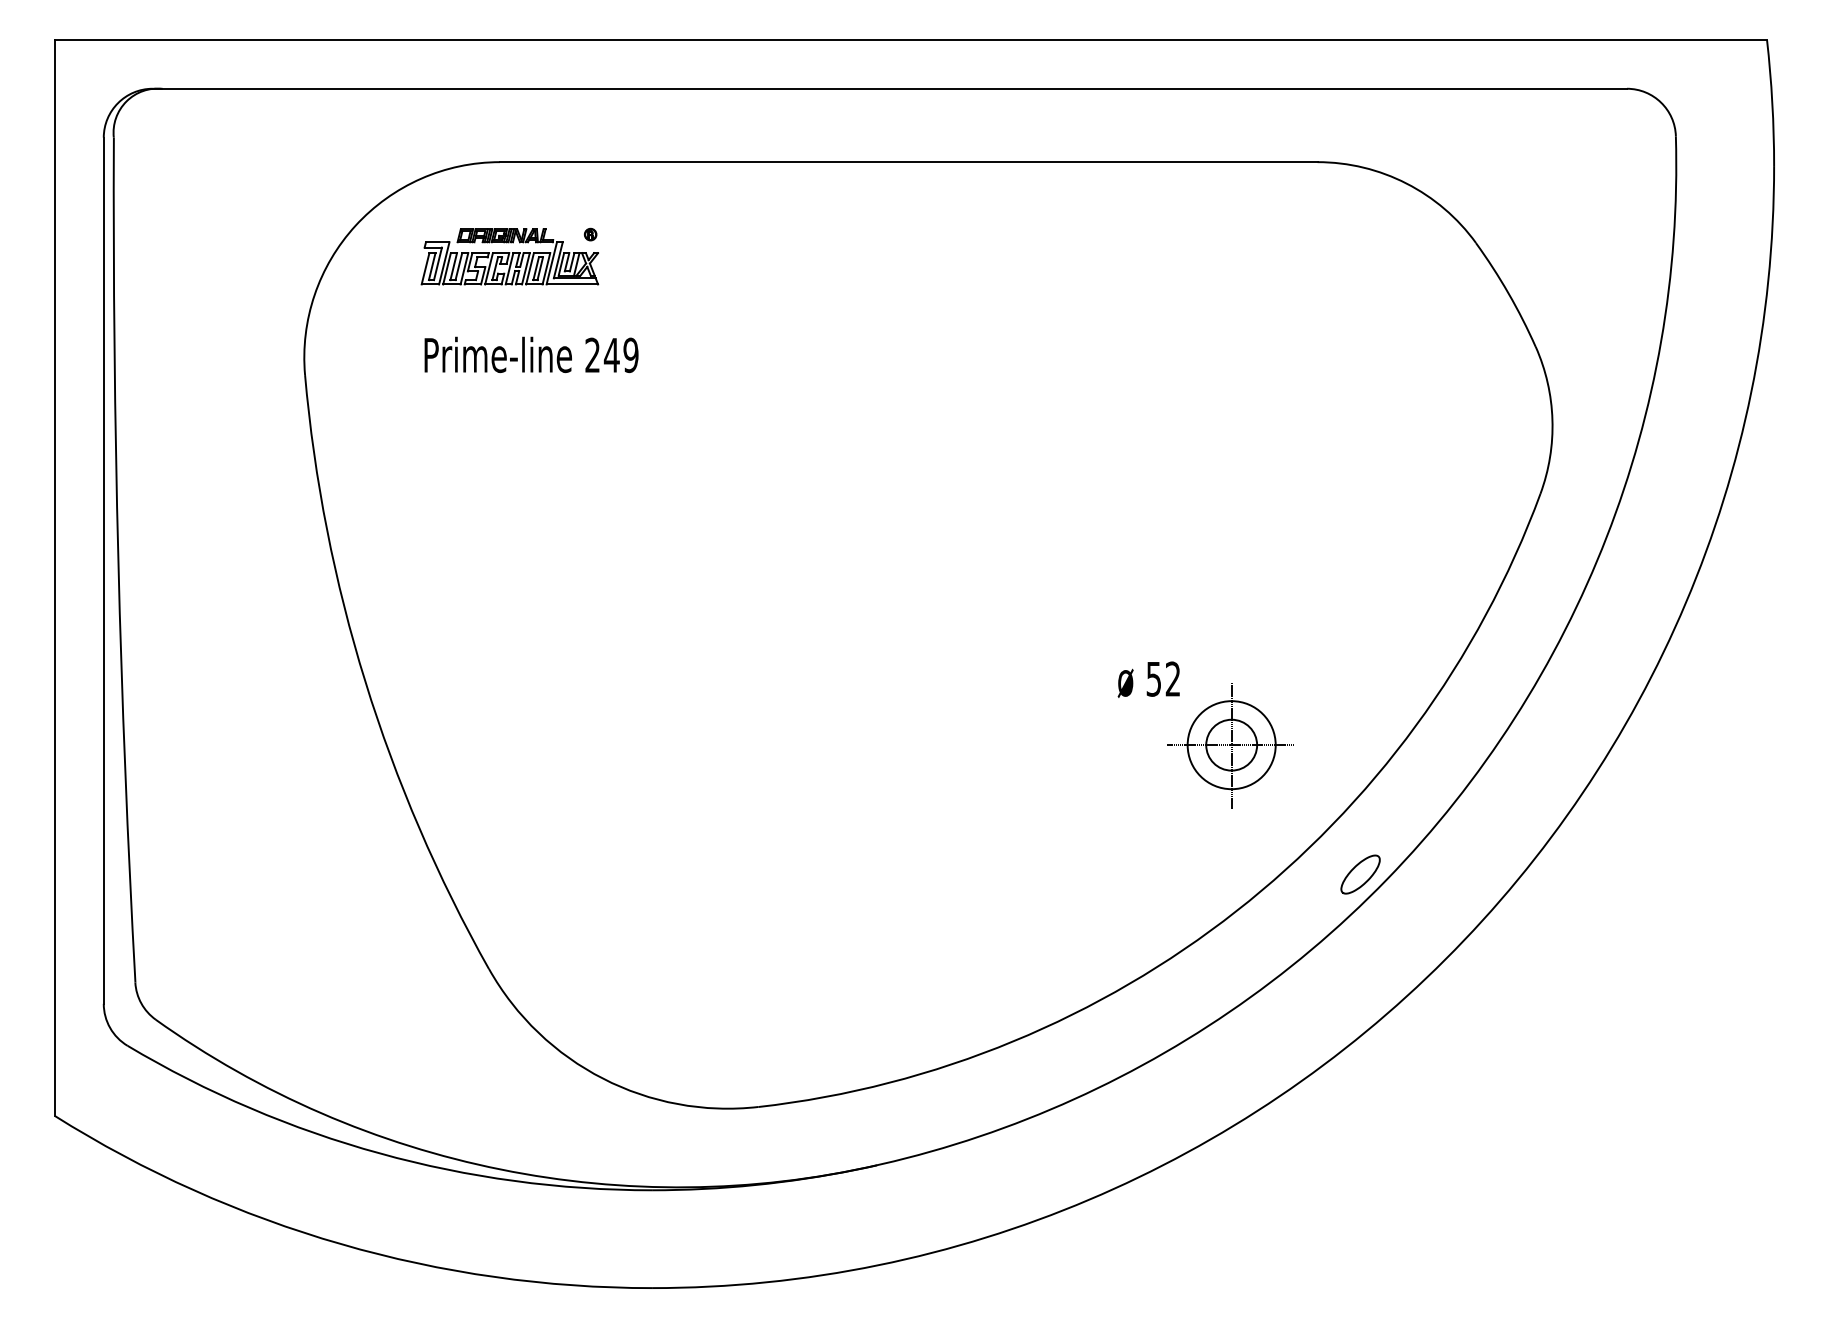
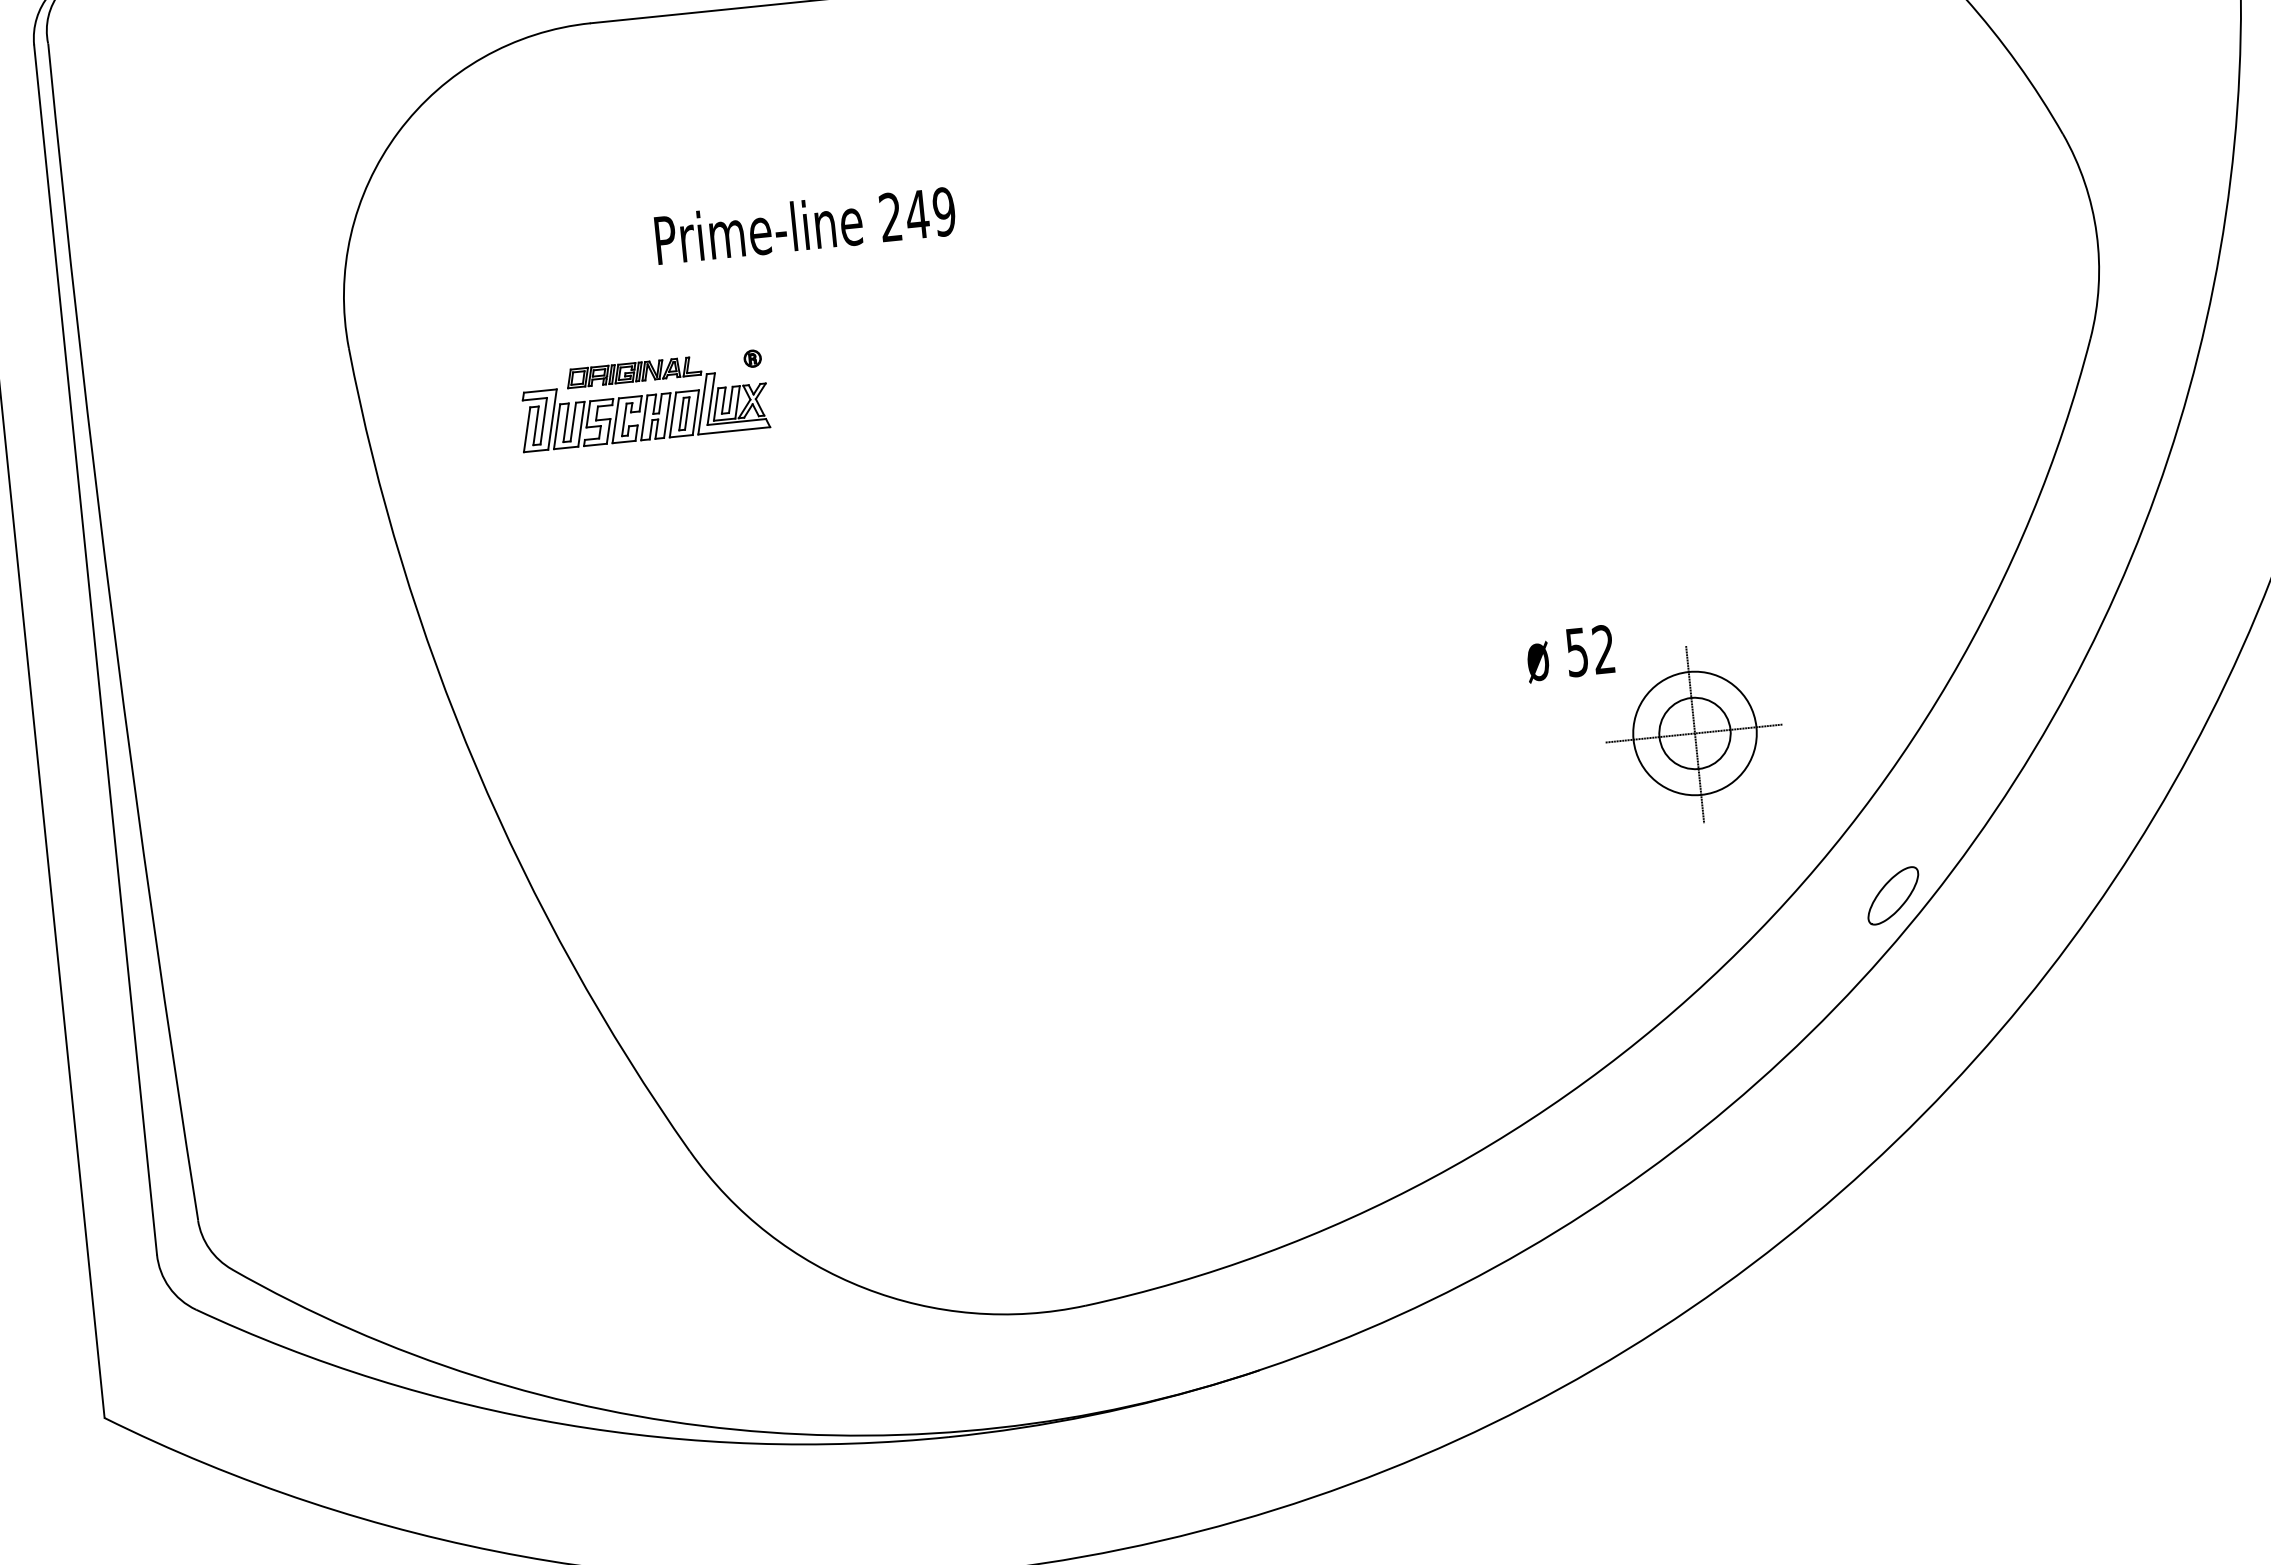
part: (509, 256) -> (642, 400), moved
text: (531, 354) -> (805, 224), moved

